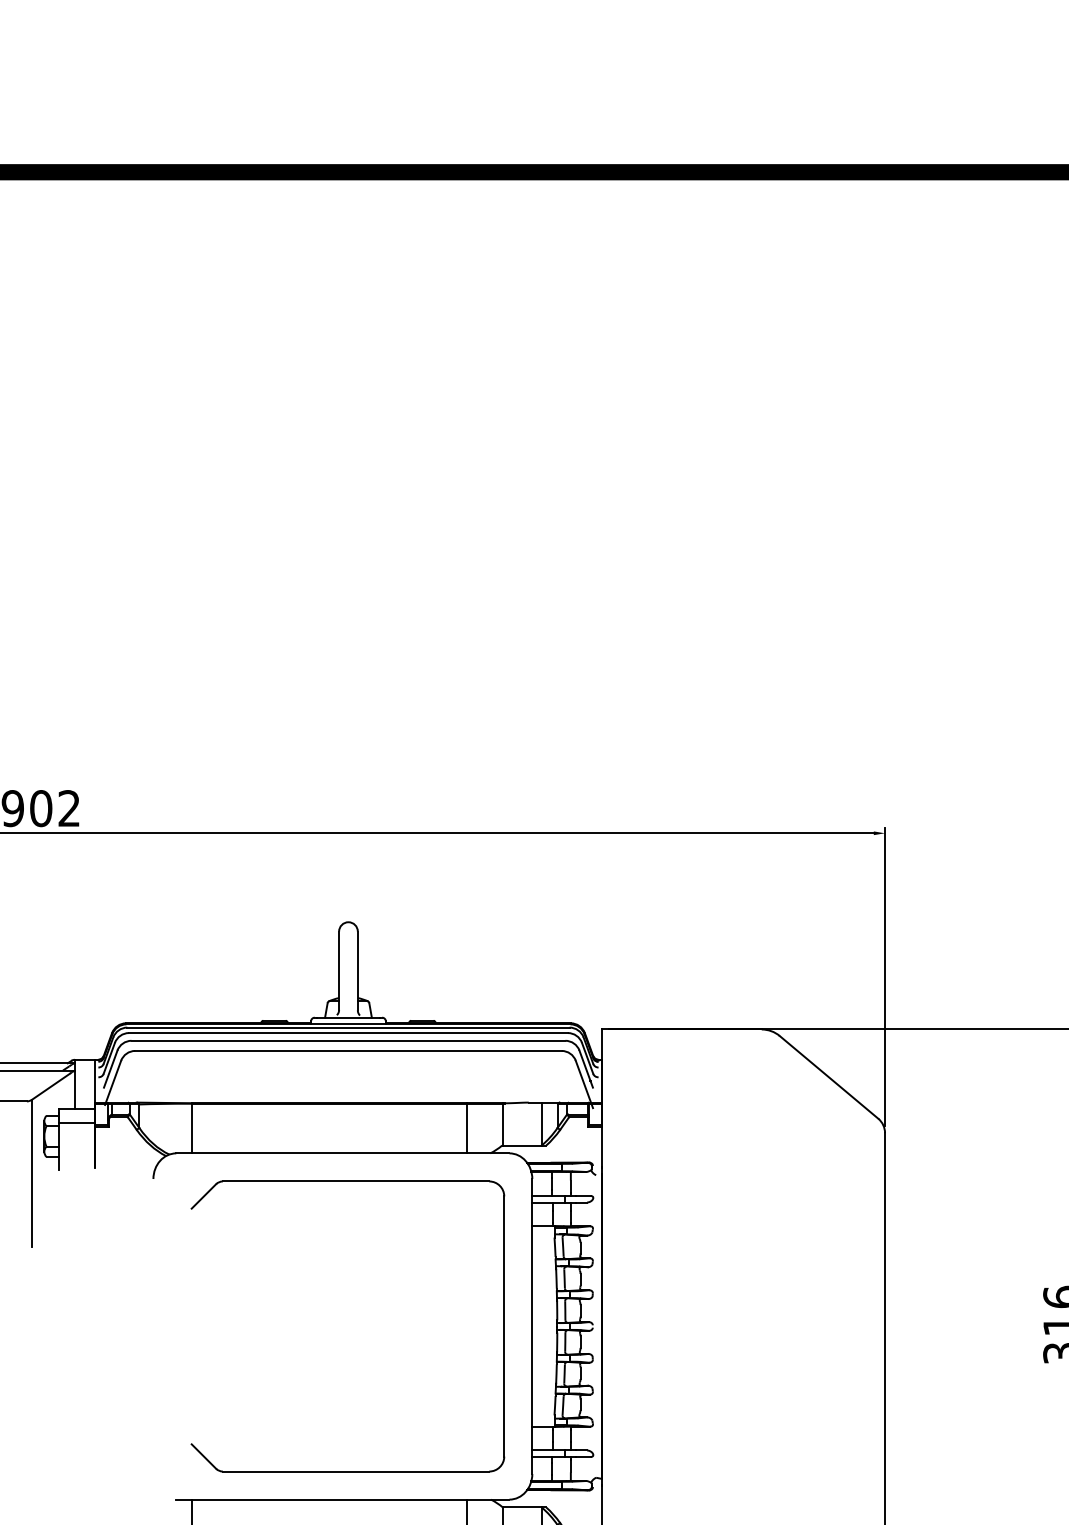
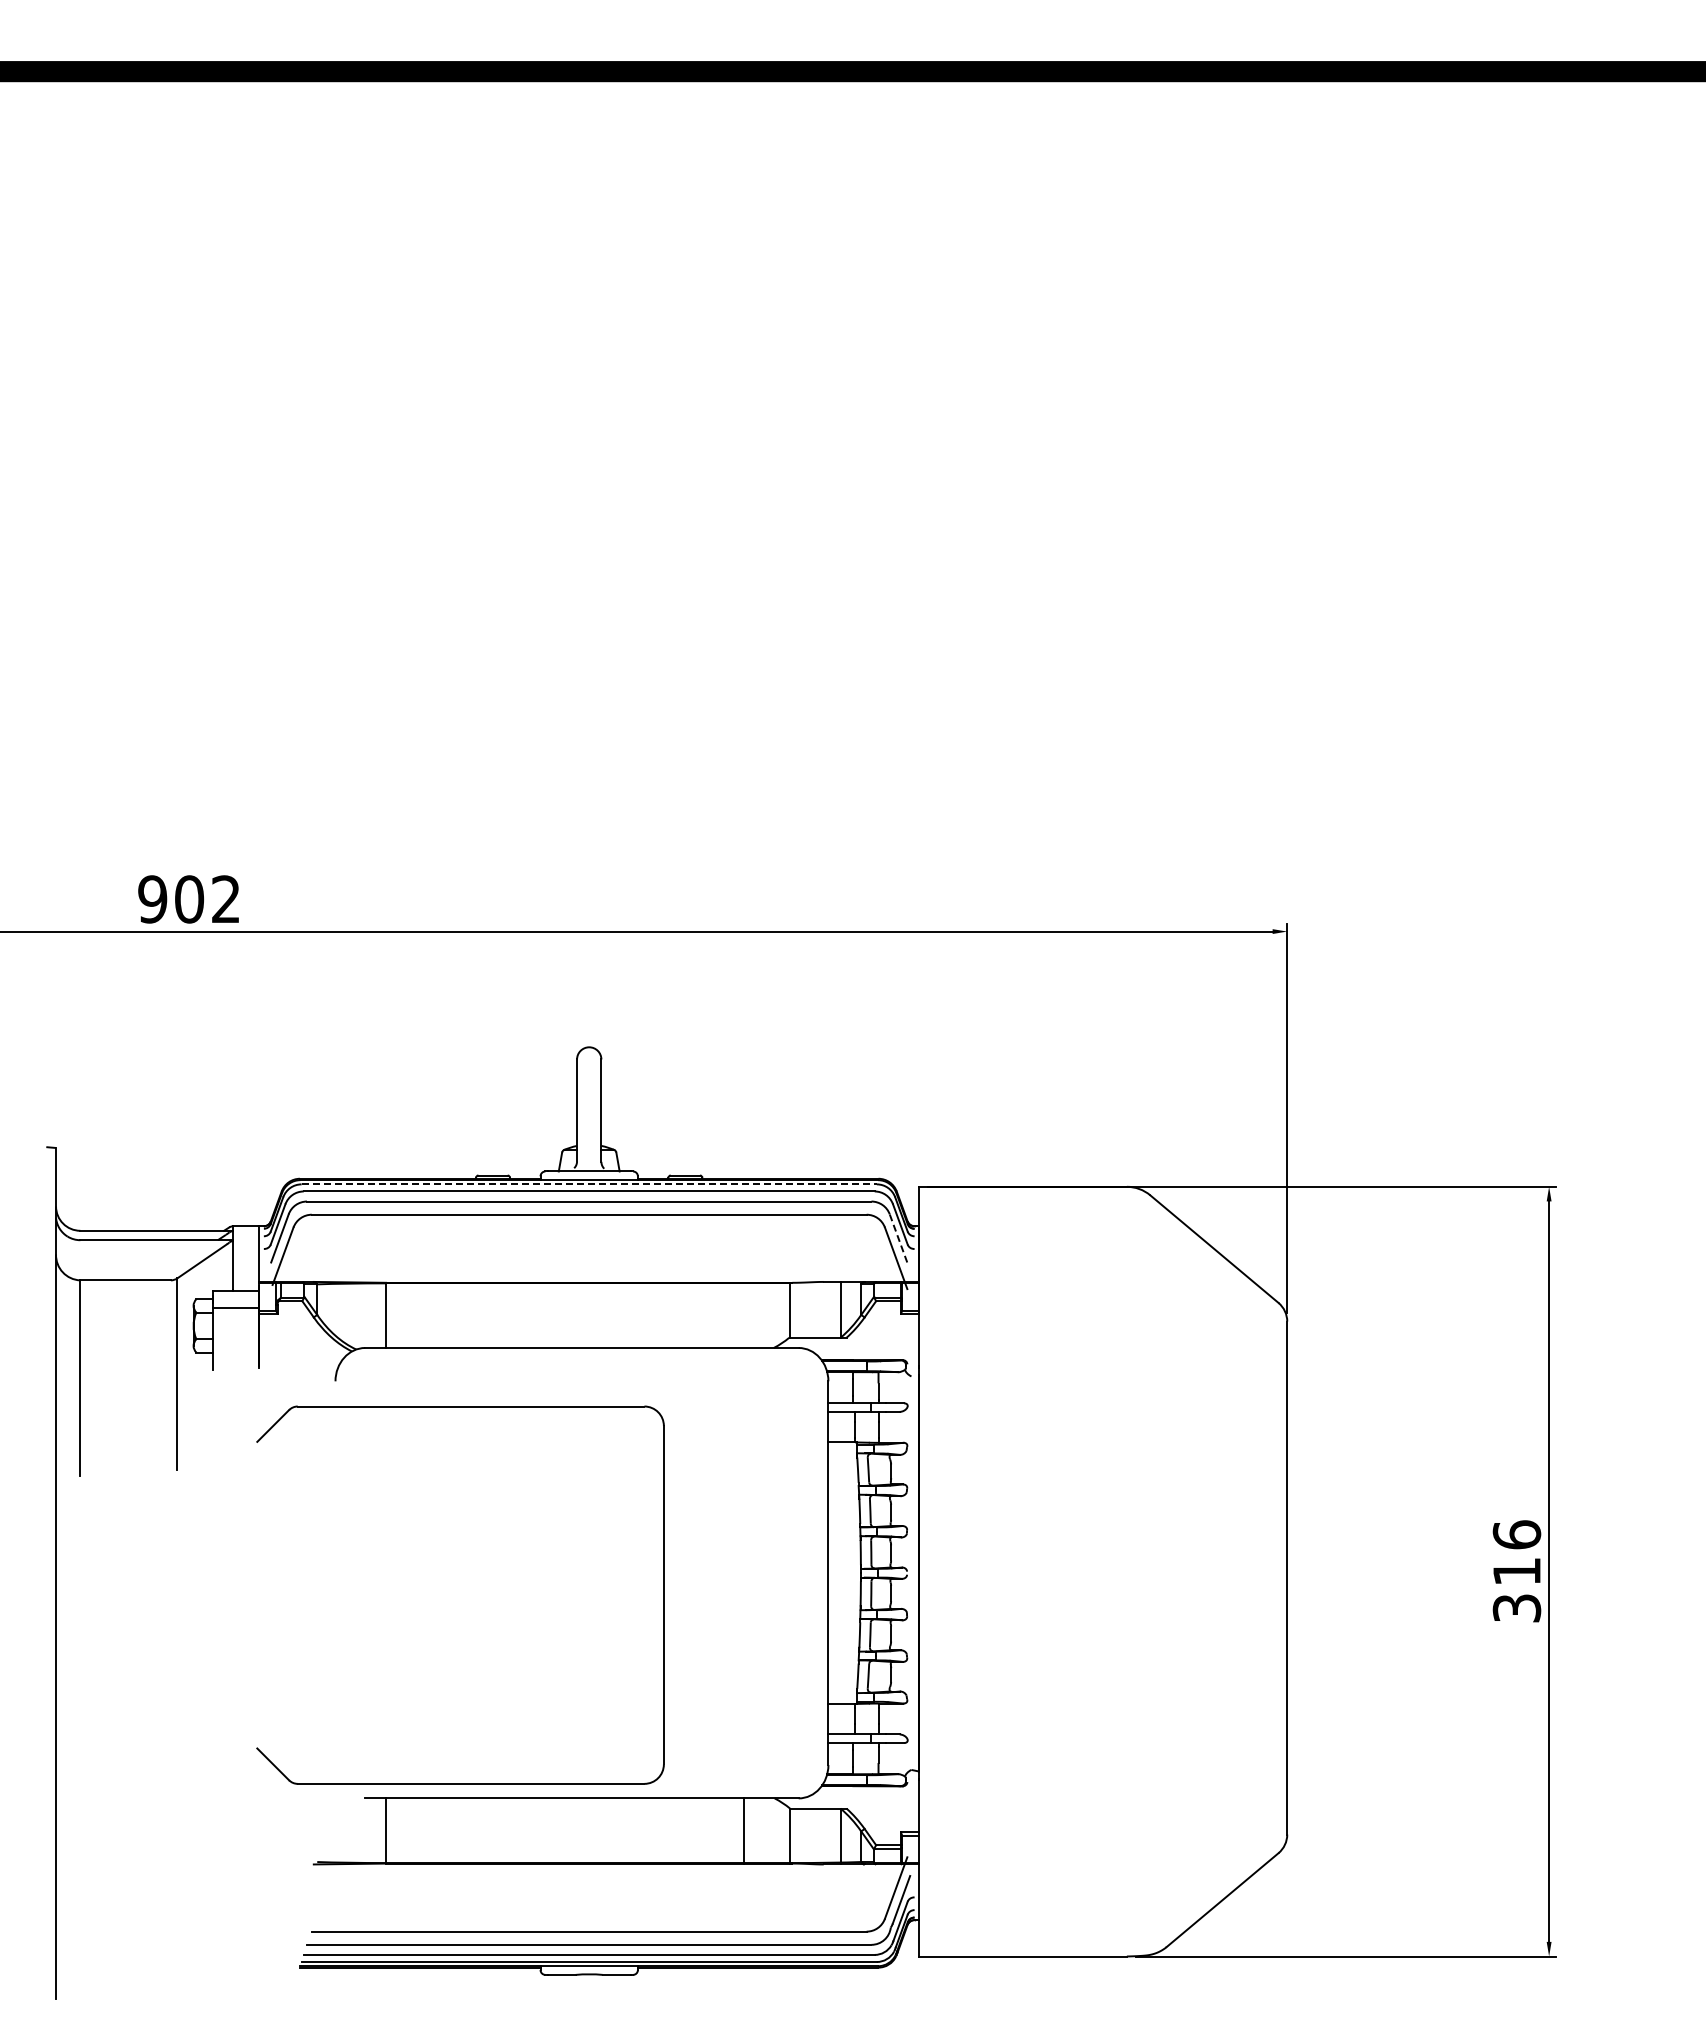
line: (348, 1027) -> (589, 1184), solid -> dashed
line: (586, 1069) -> (898, 1238), solid -> dashed
line: (466, 1127) -> (742, 1314), removed
part: (347, 1182) -> (460, 1407), moved

